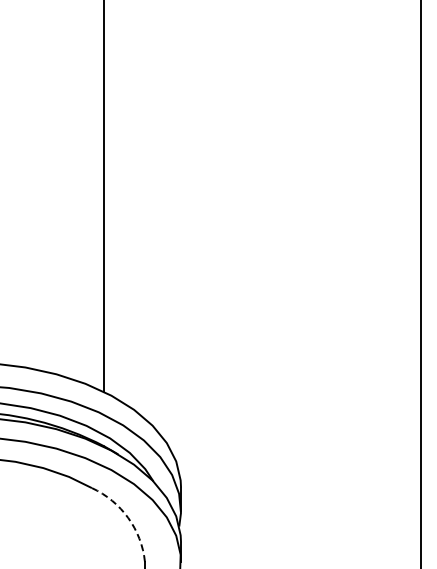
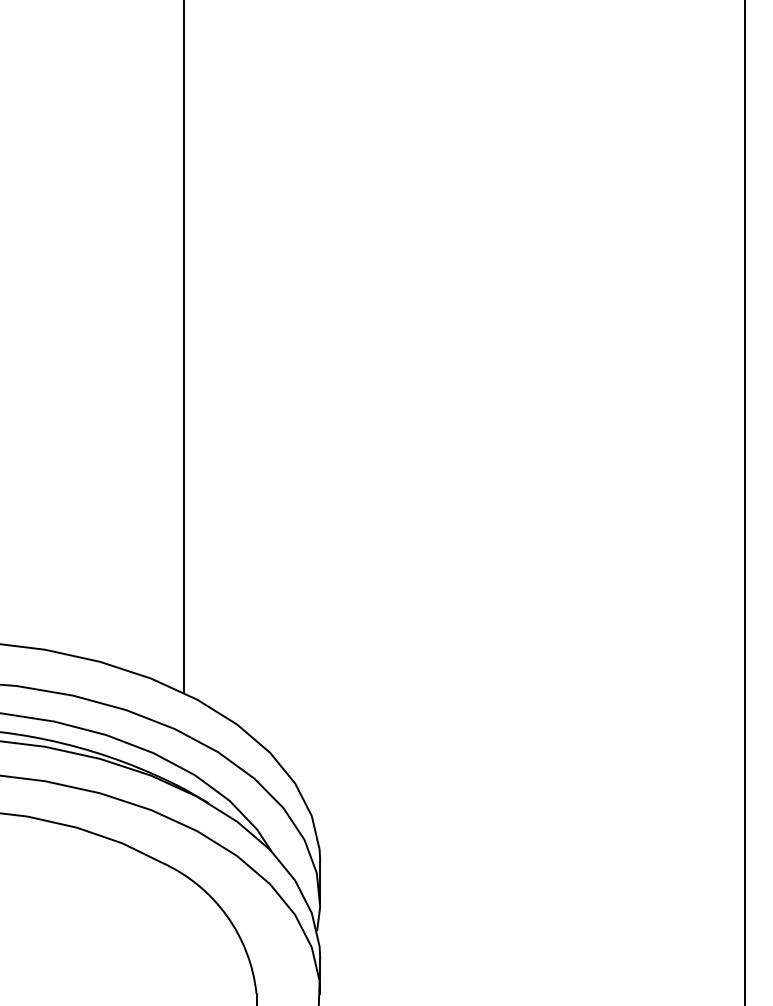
arc: (128, 518) -> (227, 916), dashed -> solid

